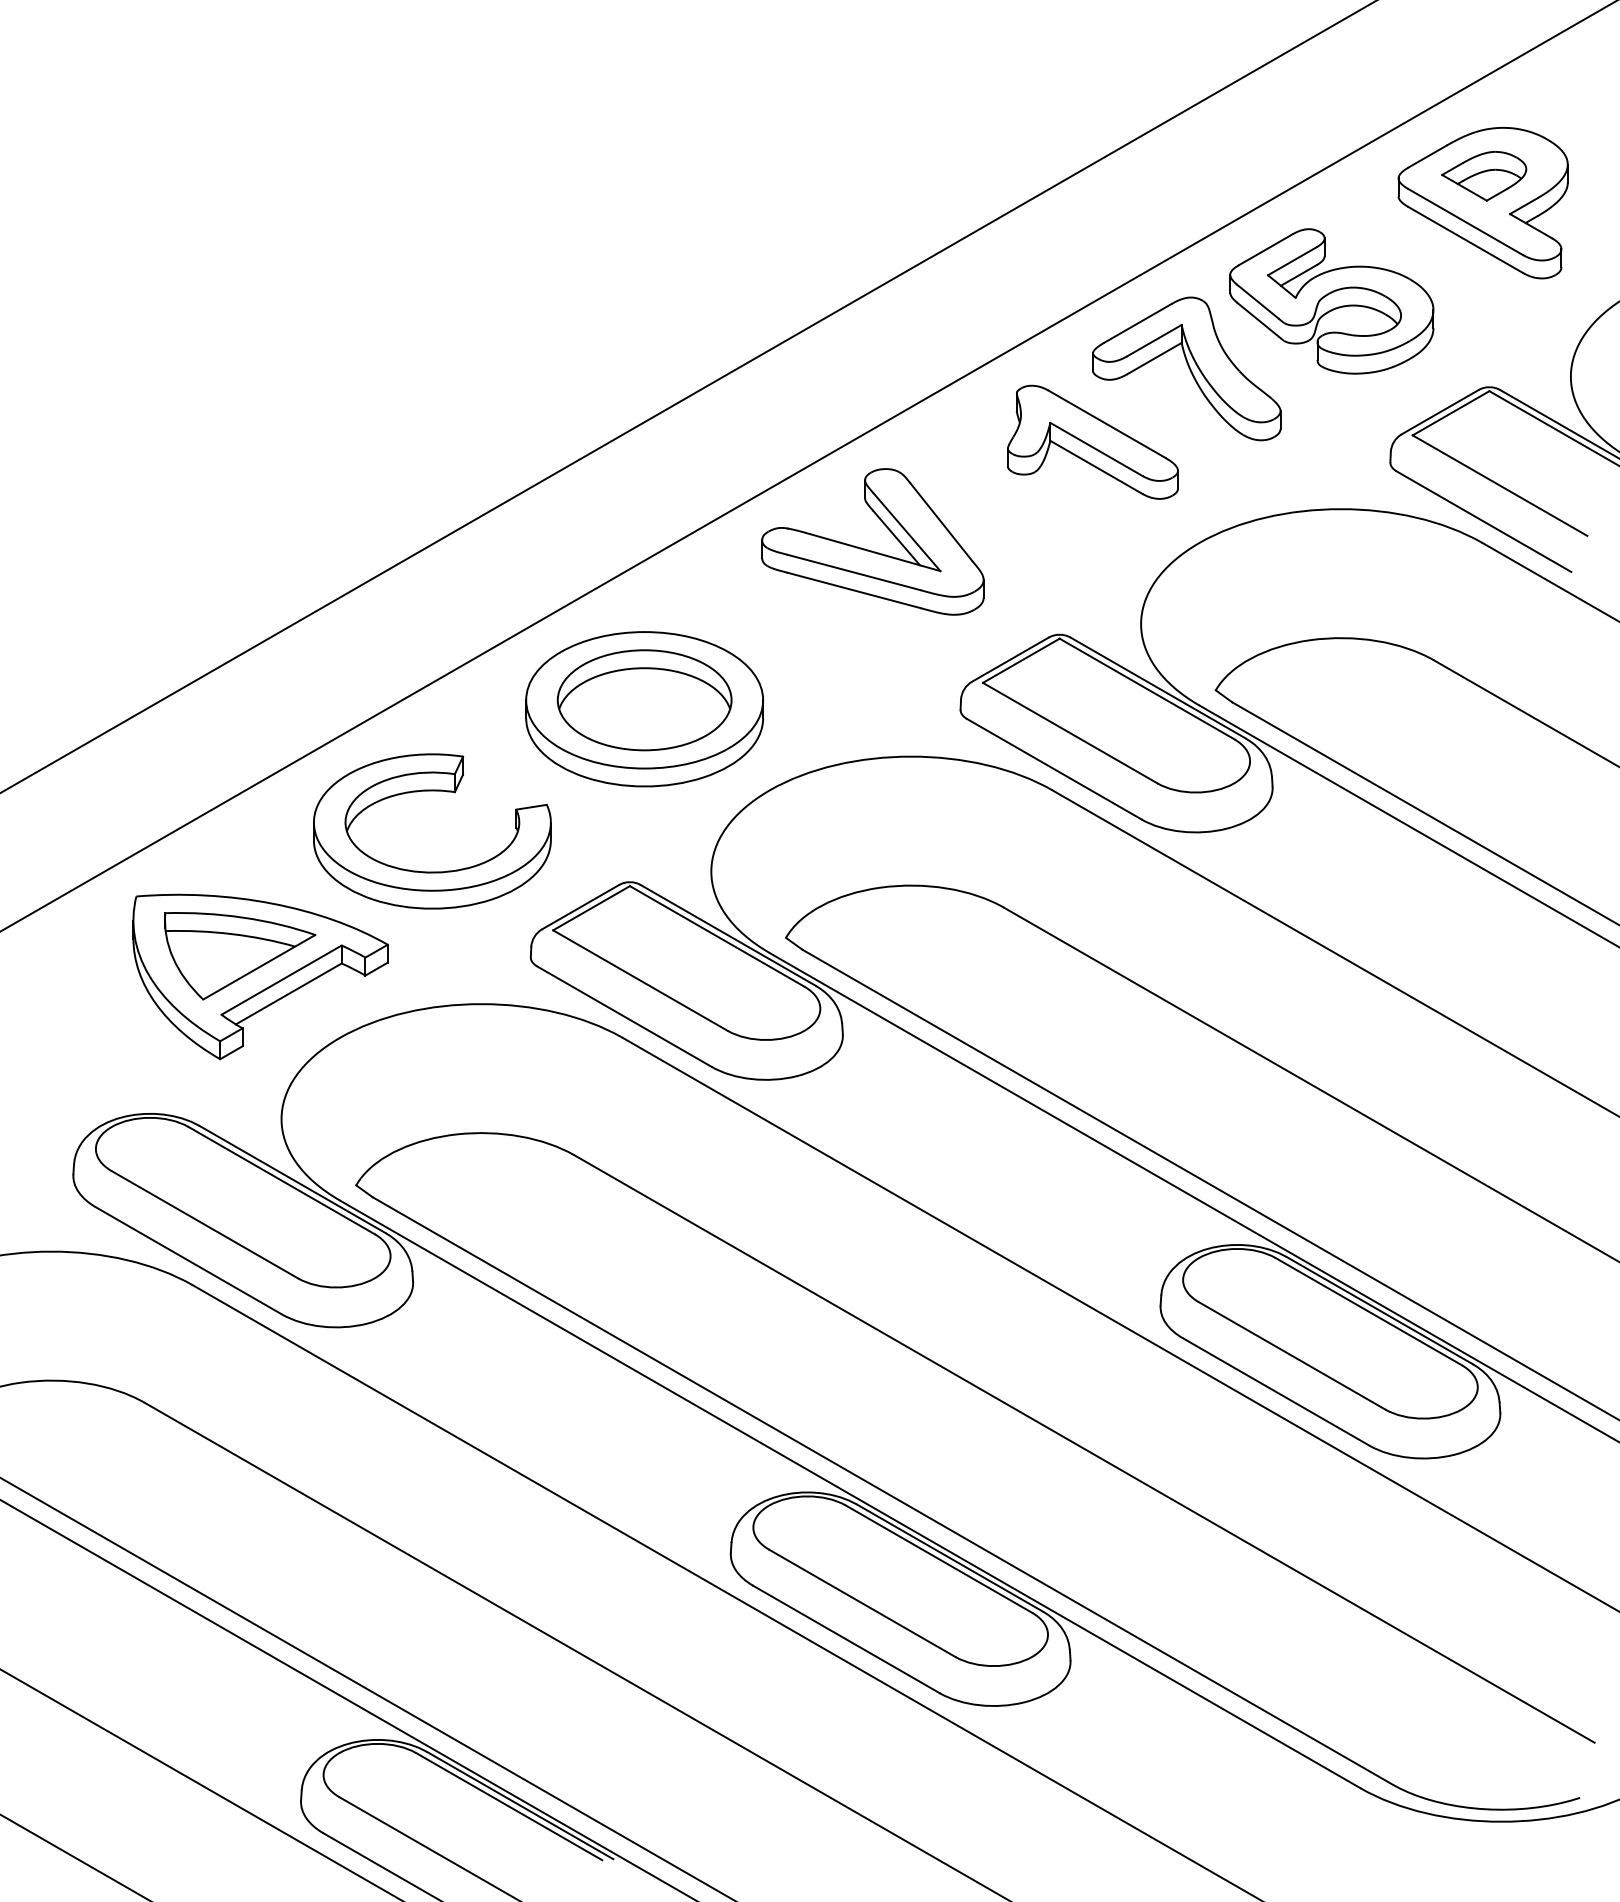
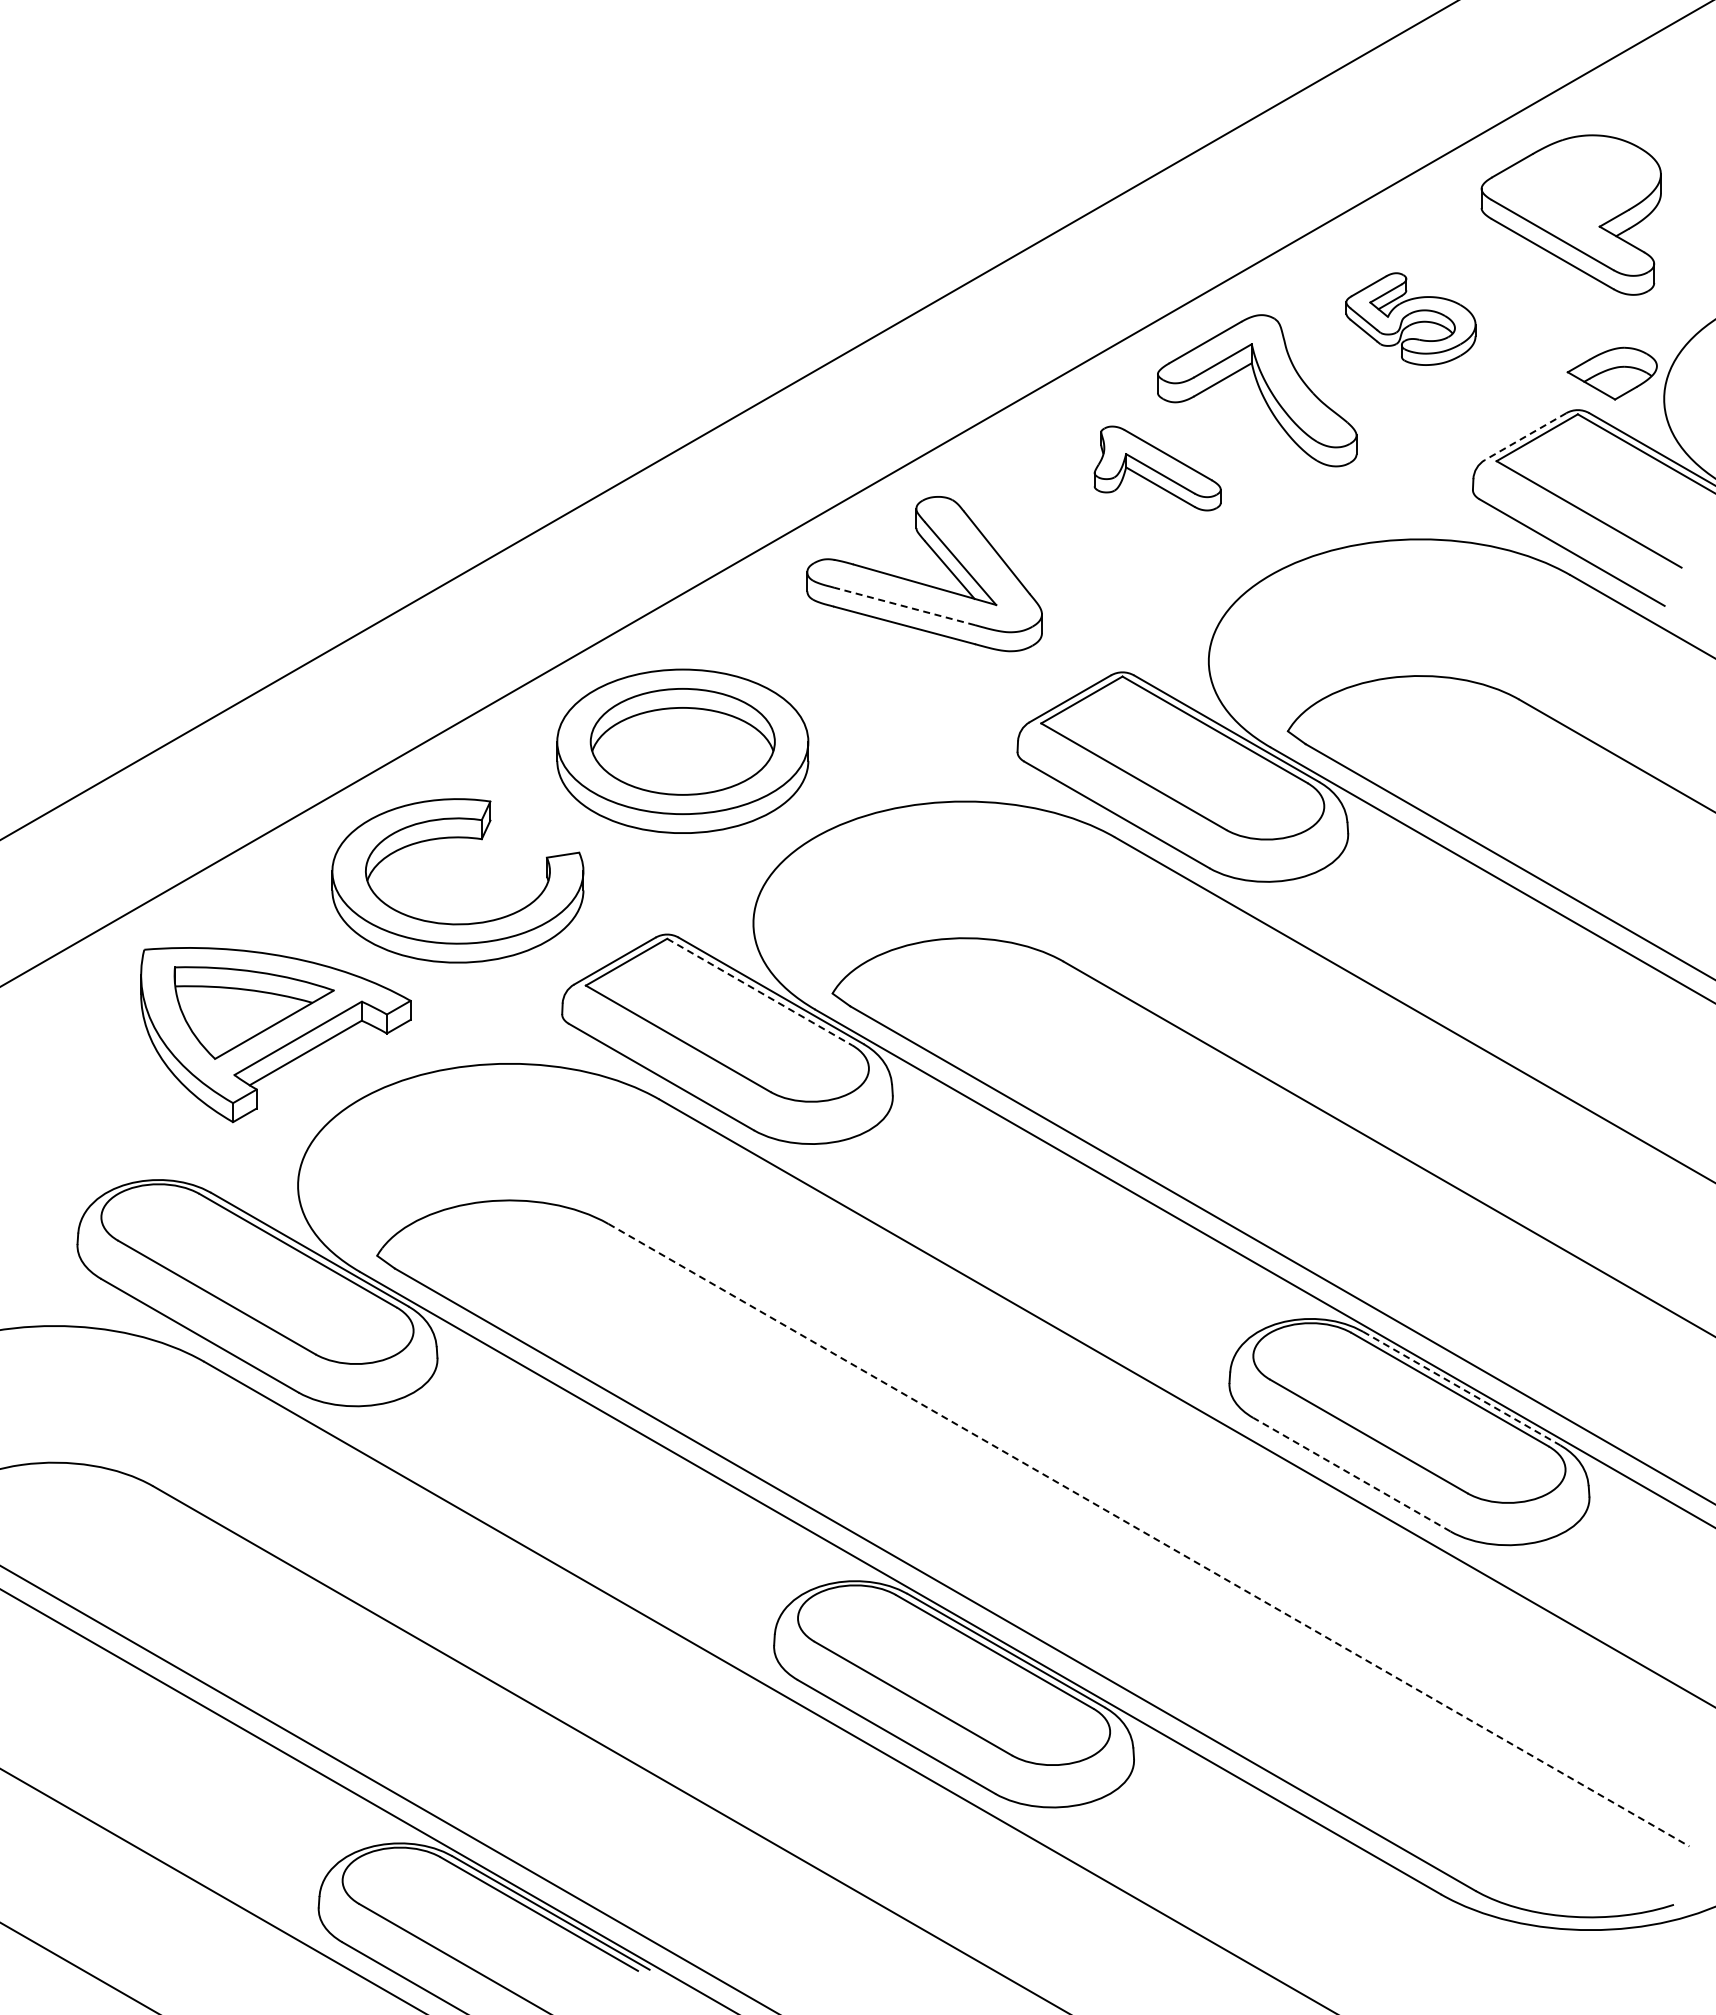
part: (1483, 176) -> (1611, 373), moved
part: (1331, 300) -> (1410, 318), size x0.6
line: (1439, 412) -> (1525, 436), solid -> dashed
part: (1092, 442) -> (1157, 468), size x0.7
line: (853, 572) -> (904, 606), solid -> dashed
line: (717, 936) -> (759, 992), solid -> dashed
line: (1379, 1310) -> (1461, 1388), solid -> dashed
line: (1275, 1391) -> (1351, 1474), solid -> dashed
line: (1084, 1449) -> (1148, 1535), solid -> dashed

